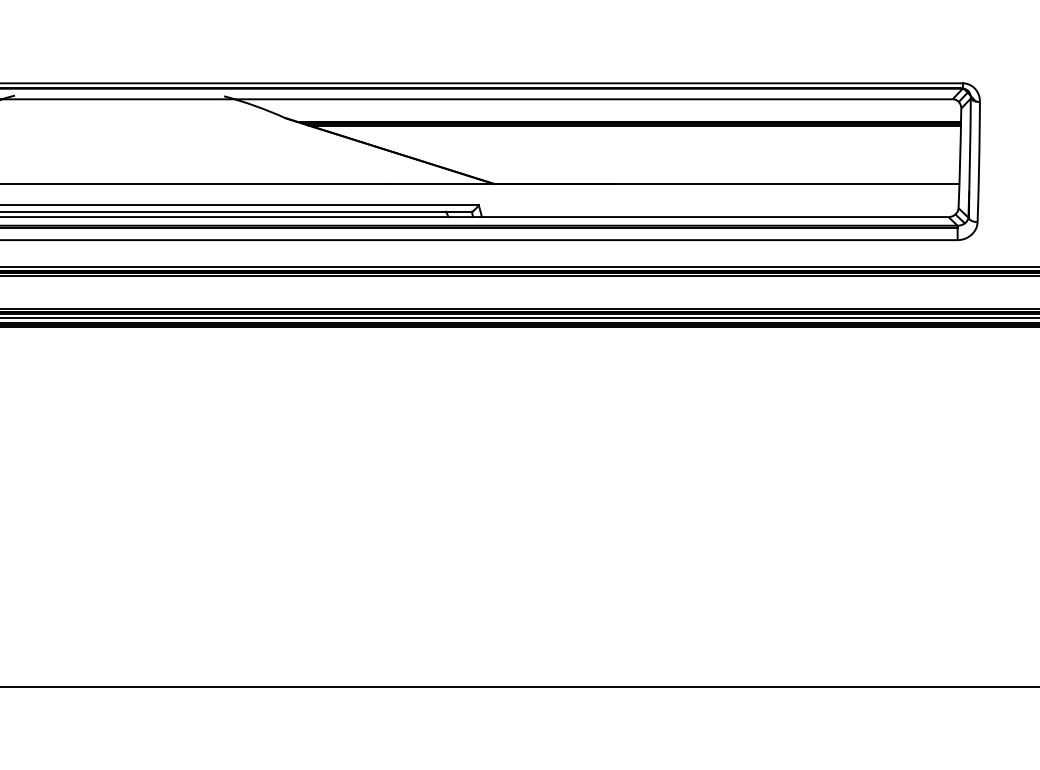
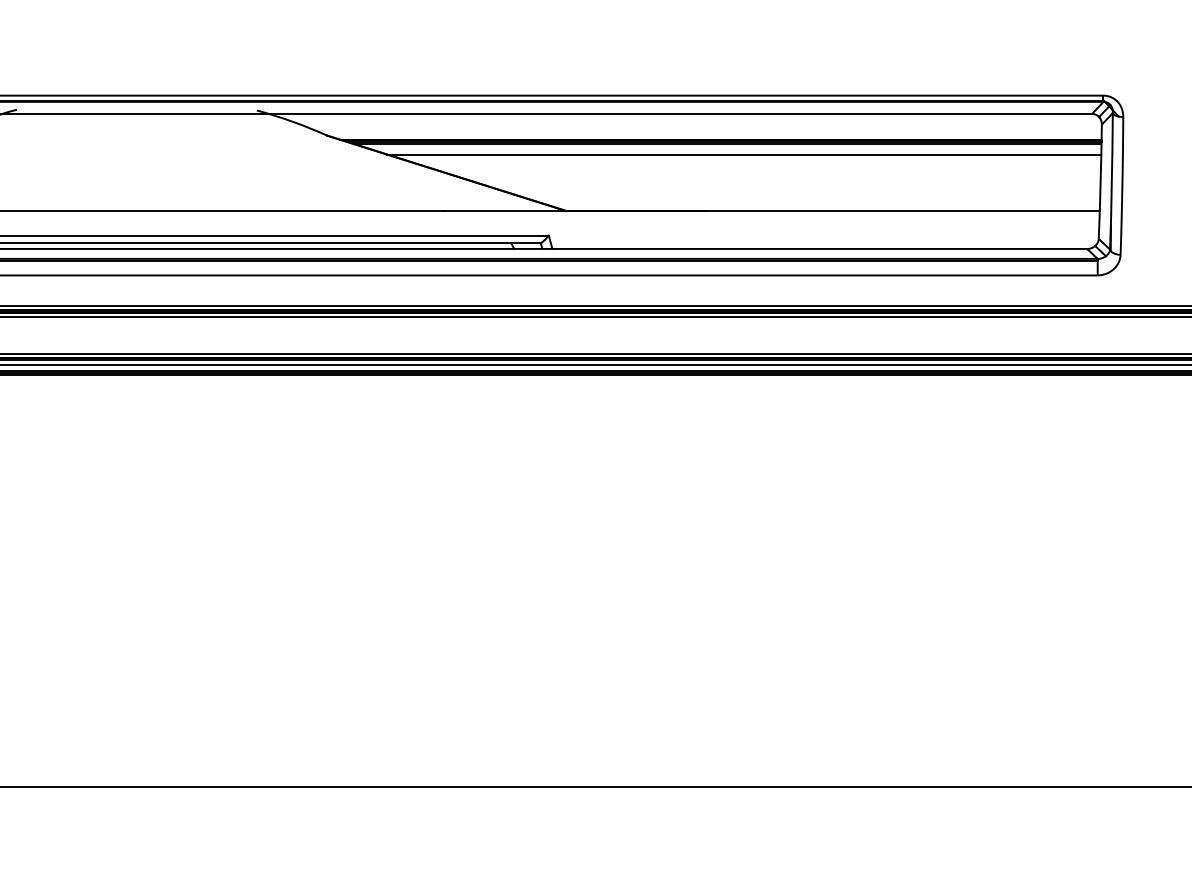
line: (648, 134) -> (743, 154), added

